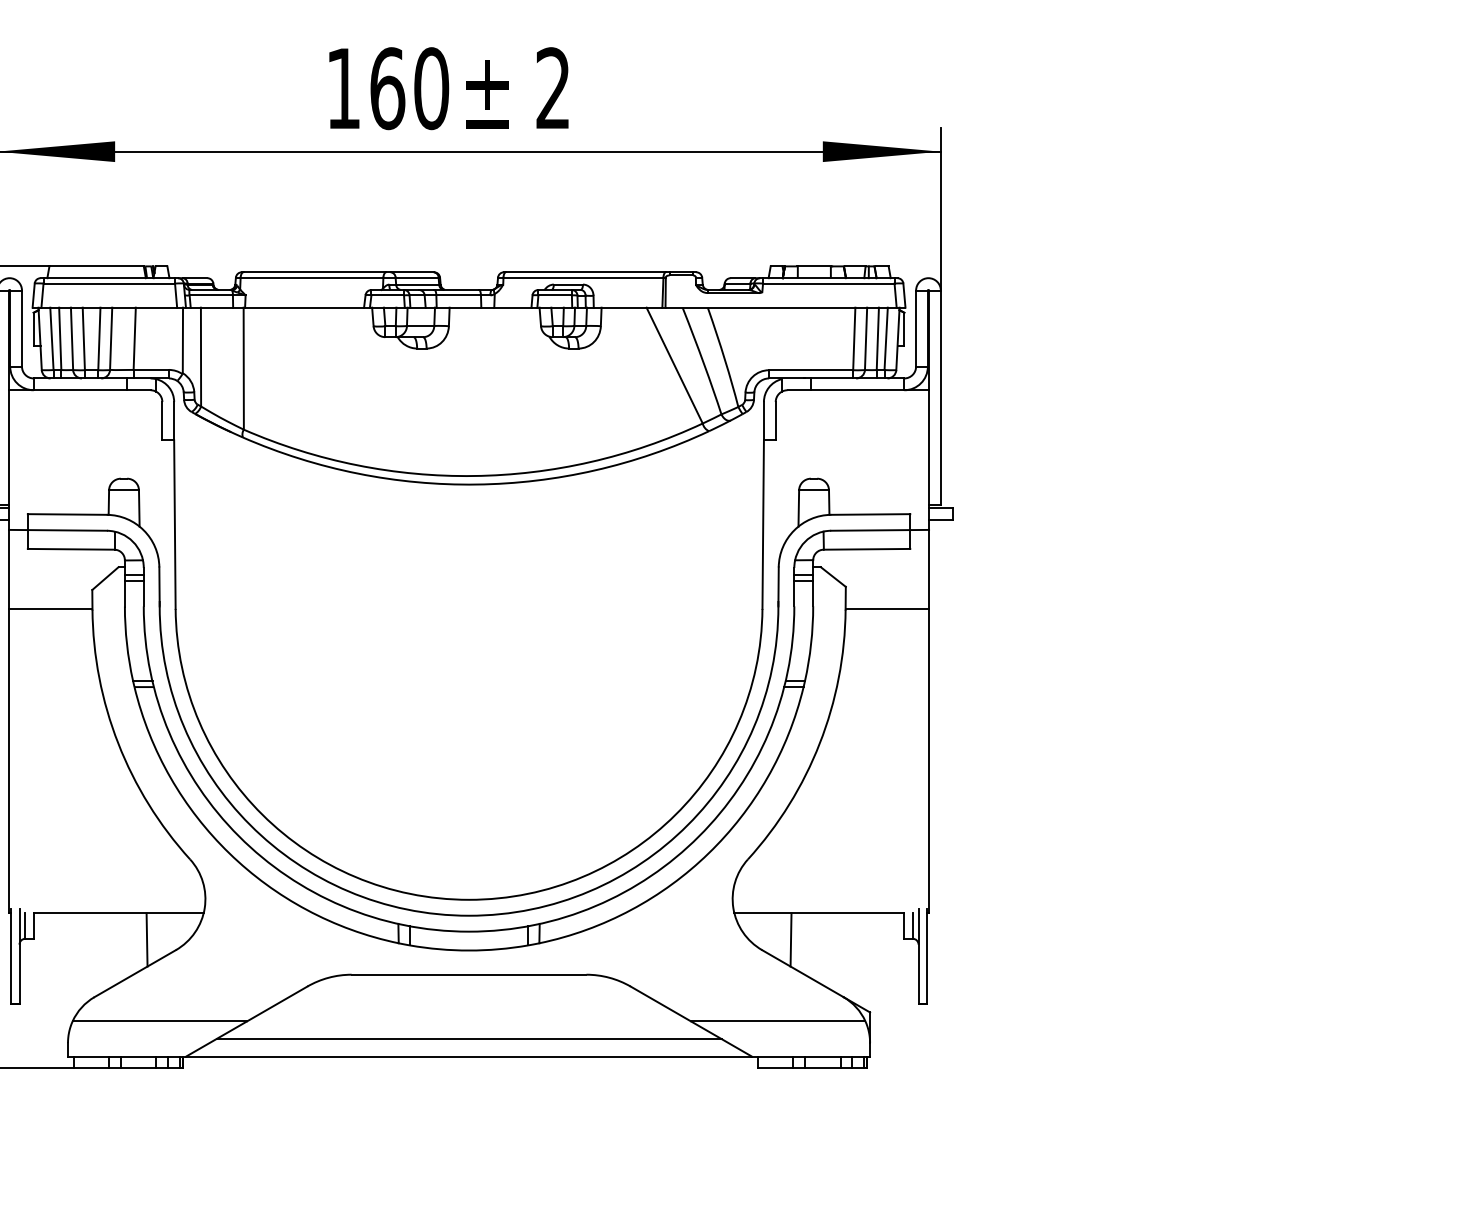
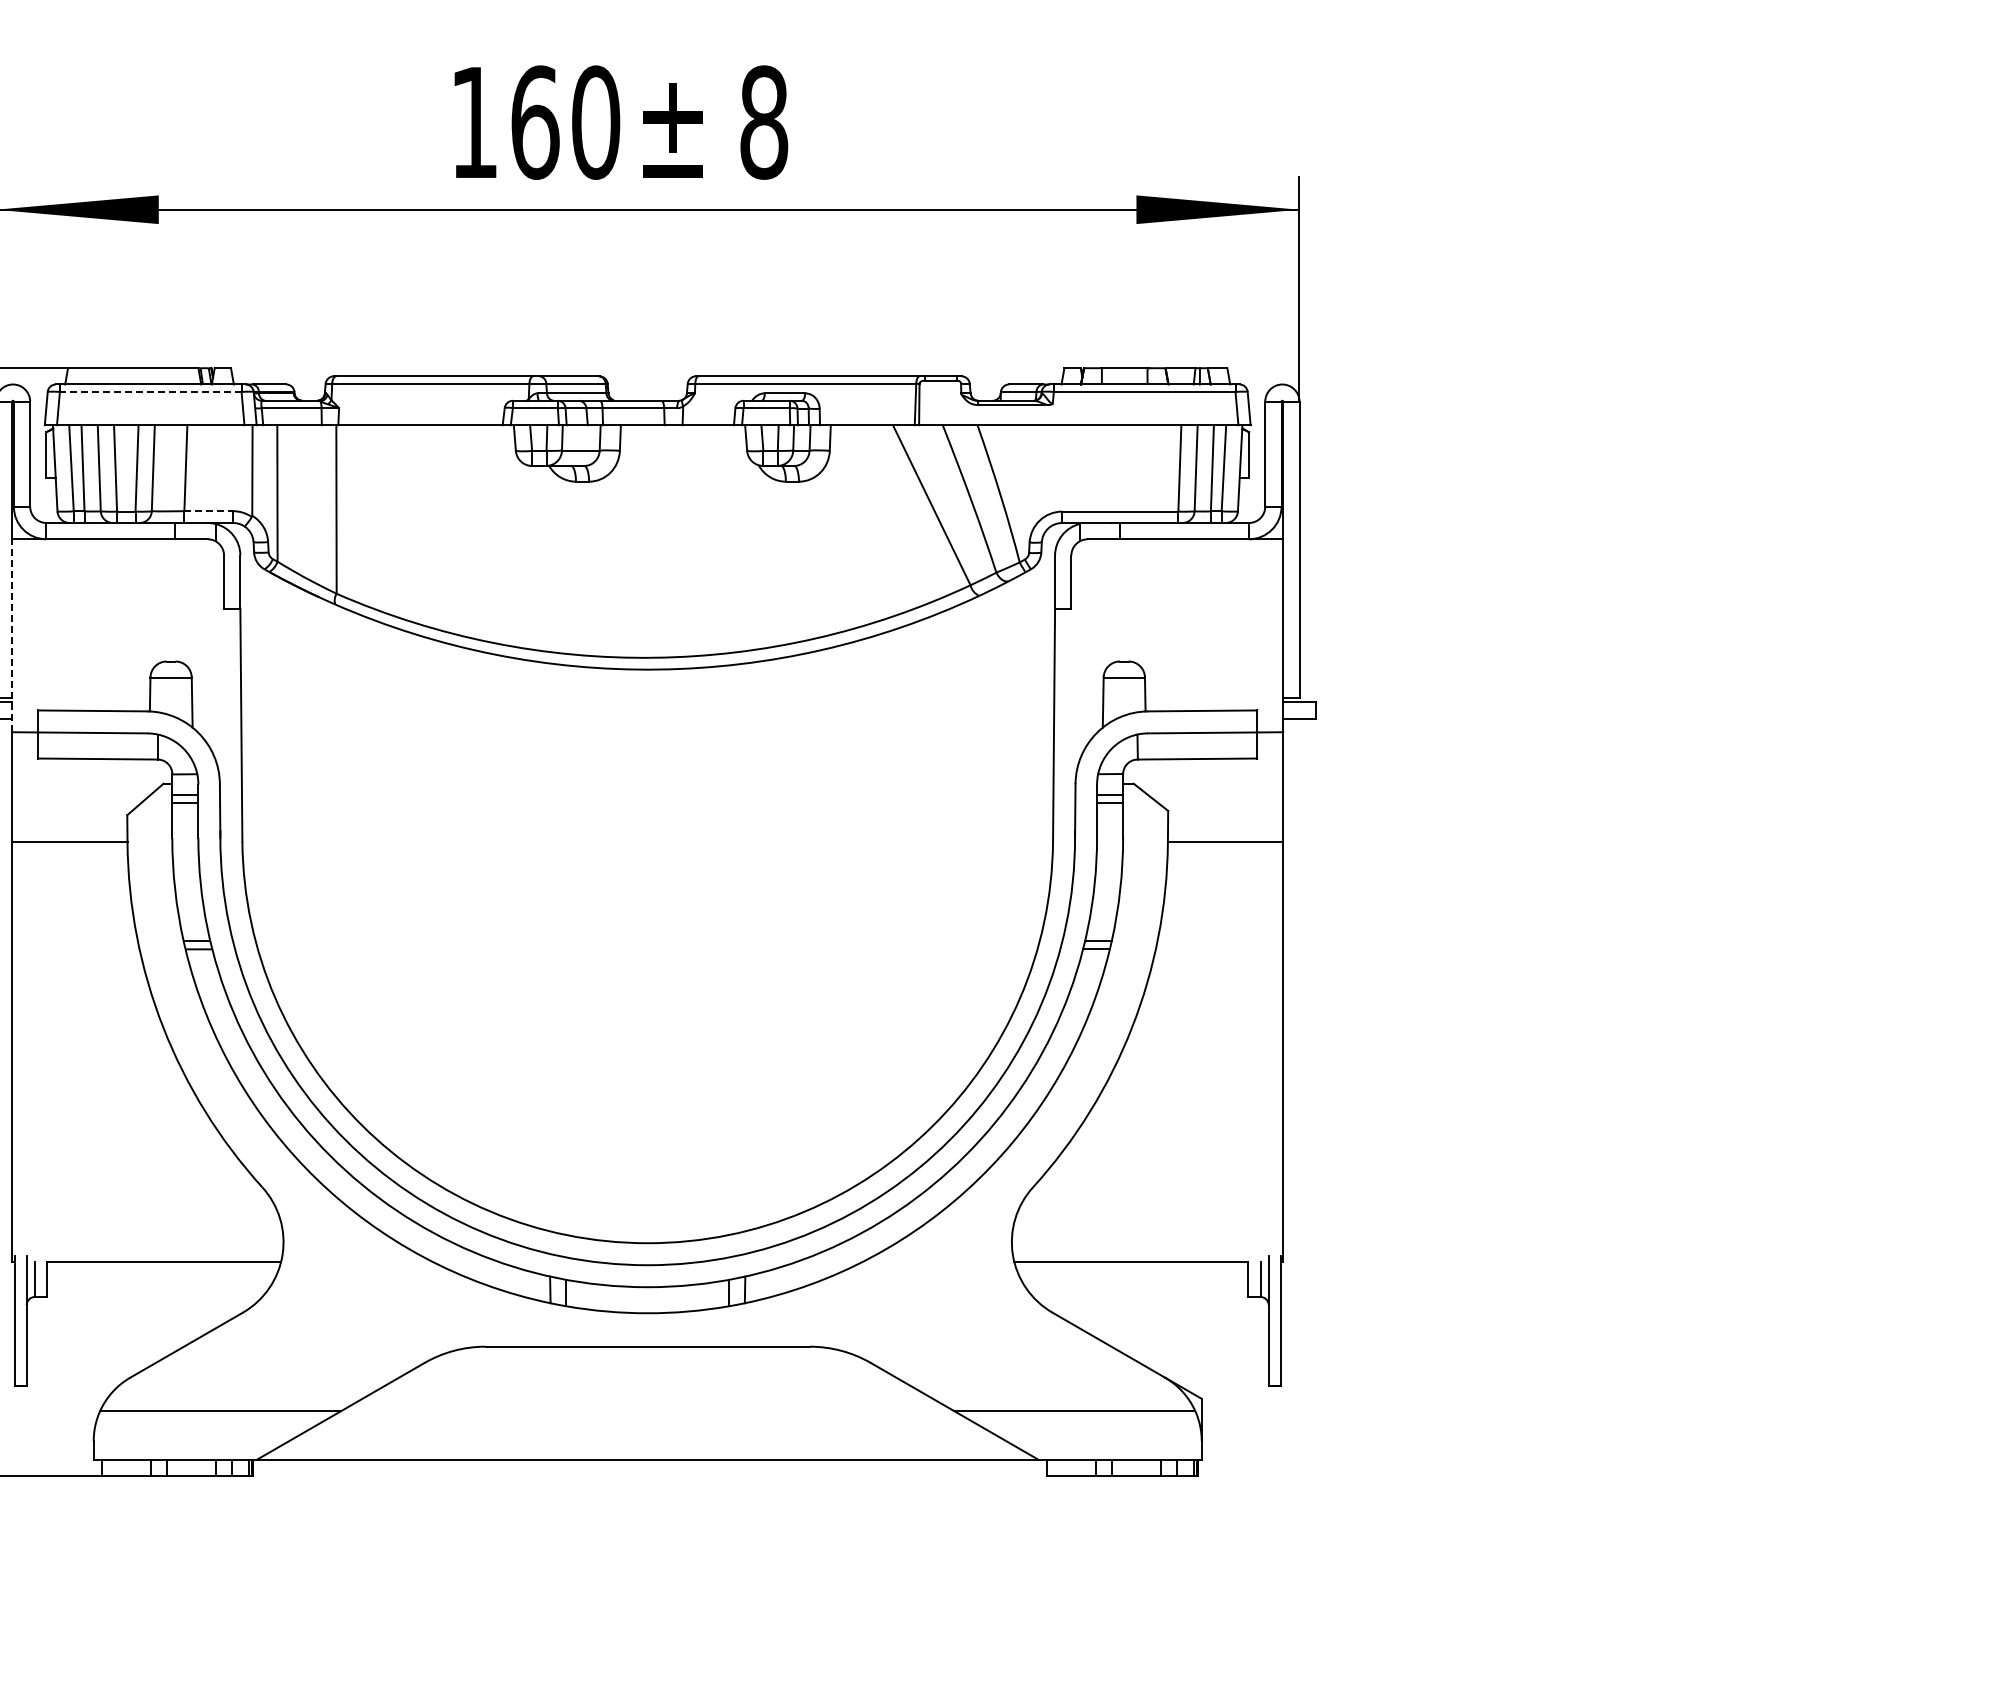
text: (553, 88) -> (764, 122), 2 -> 8
line: (109, 283) -> (150, 391), solid -> dashed
line: (151, 370) -> (209, 511), solid -> dashed
line: (9, 459) -> (12, 635), solid -> dashed
line: (146, 939) -> (202, 1298), removed
line: (791, 939) -> (1092, 1298), removed
line: (468, 1039) -> (647, 1435), removed

